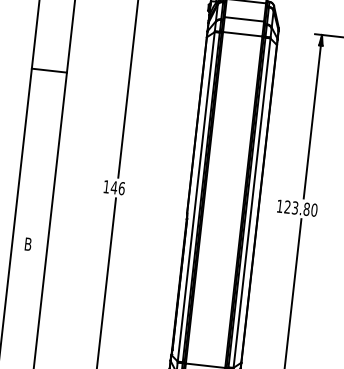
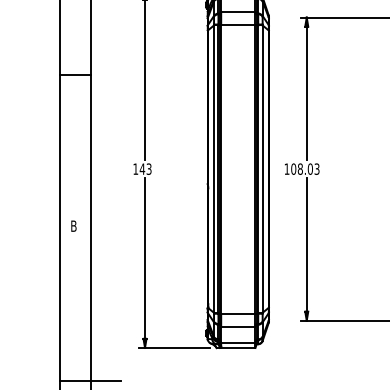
text: (121, 187) -> (148, 168), 146 -> 143
text: (301, 207) -> (305, 168), 123.80 -> 108.03

